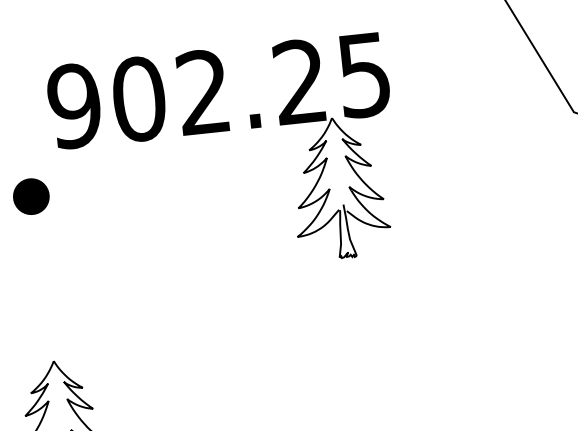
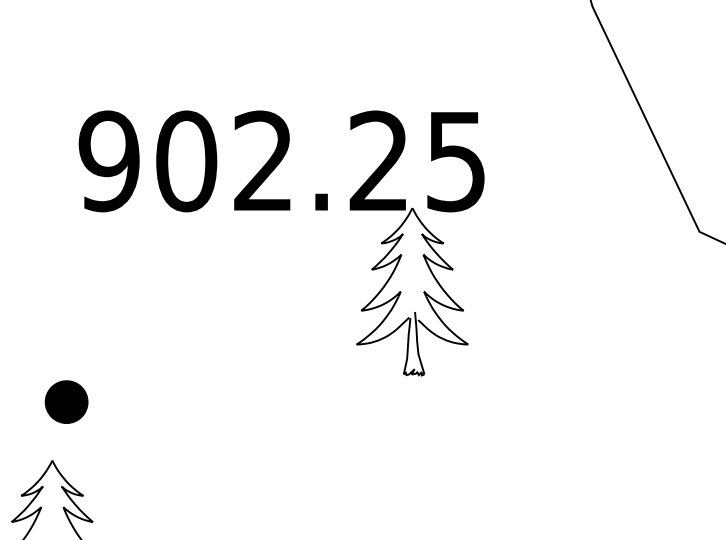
part: (31, 196) -> (66, 401), moved

